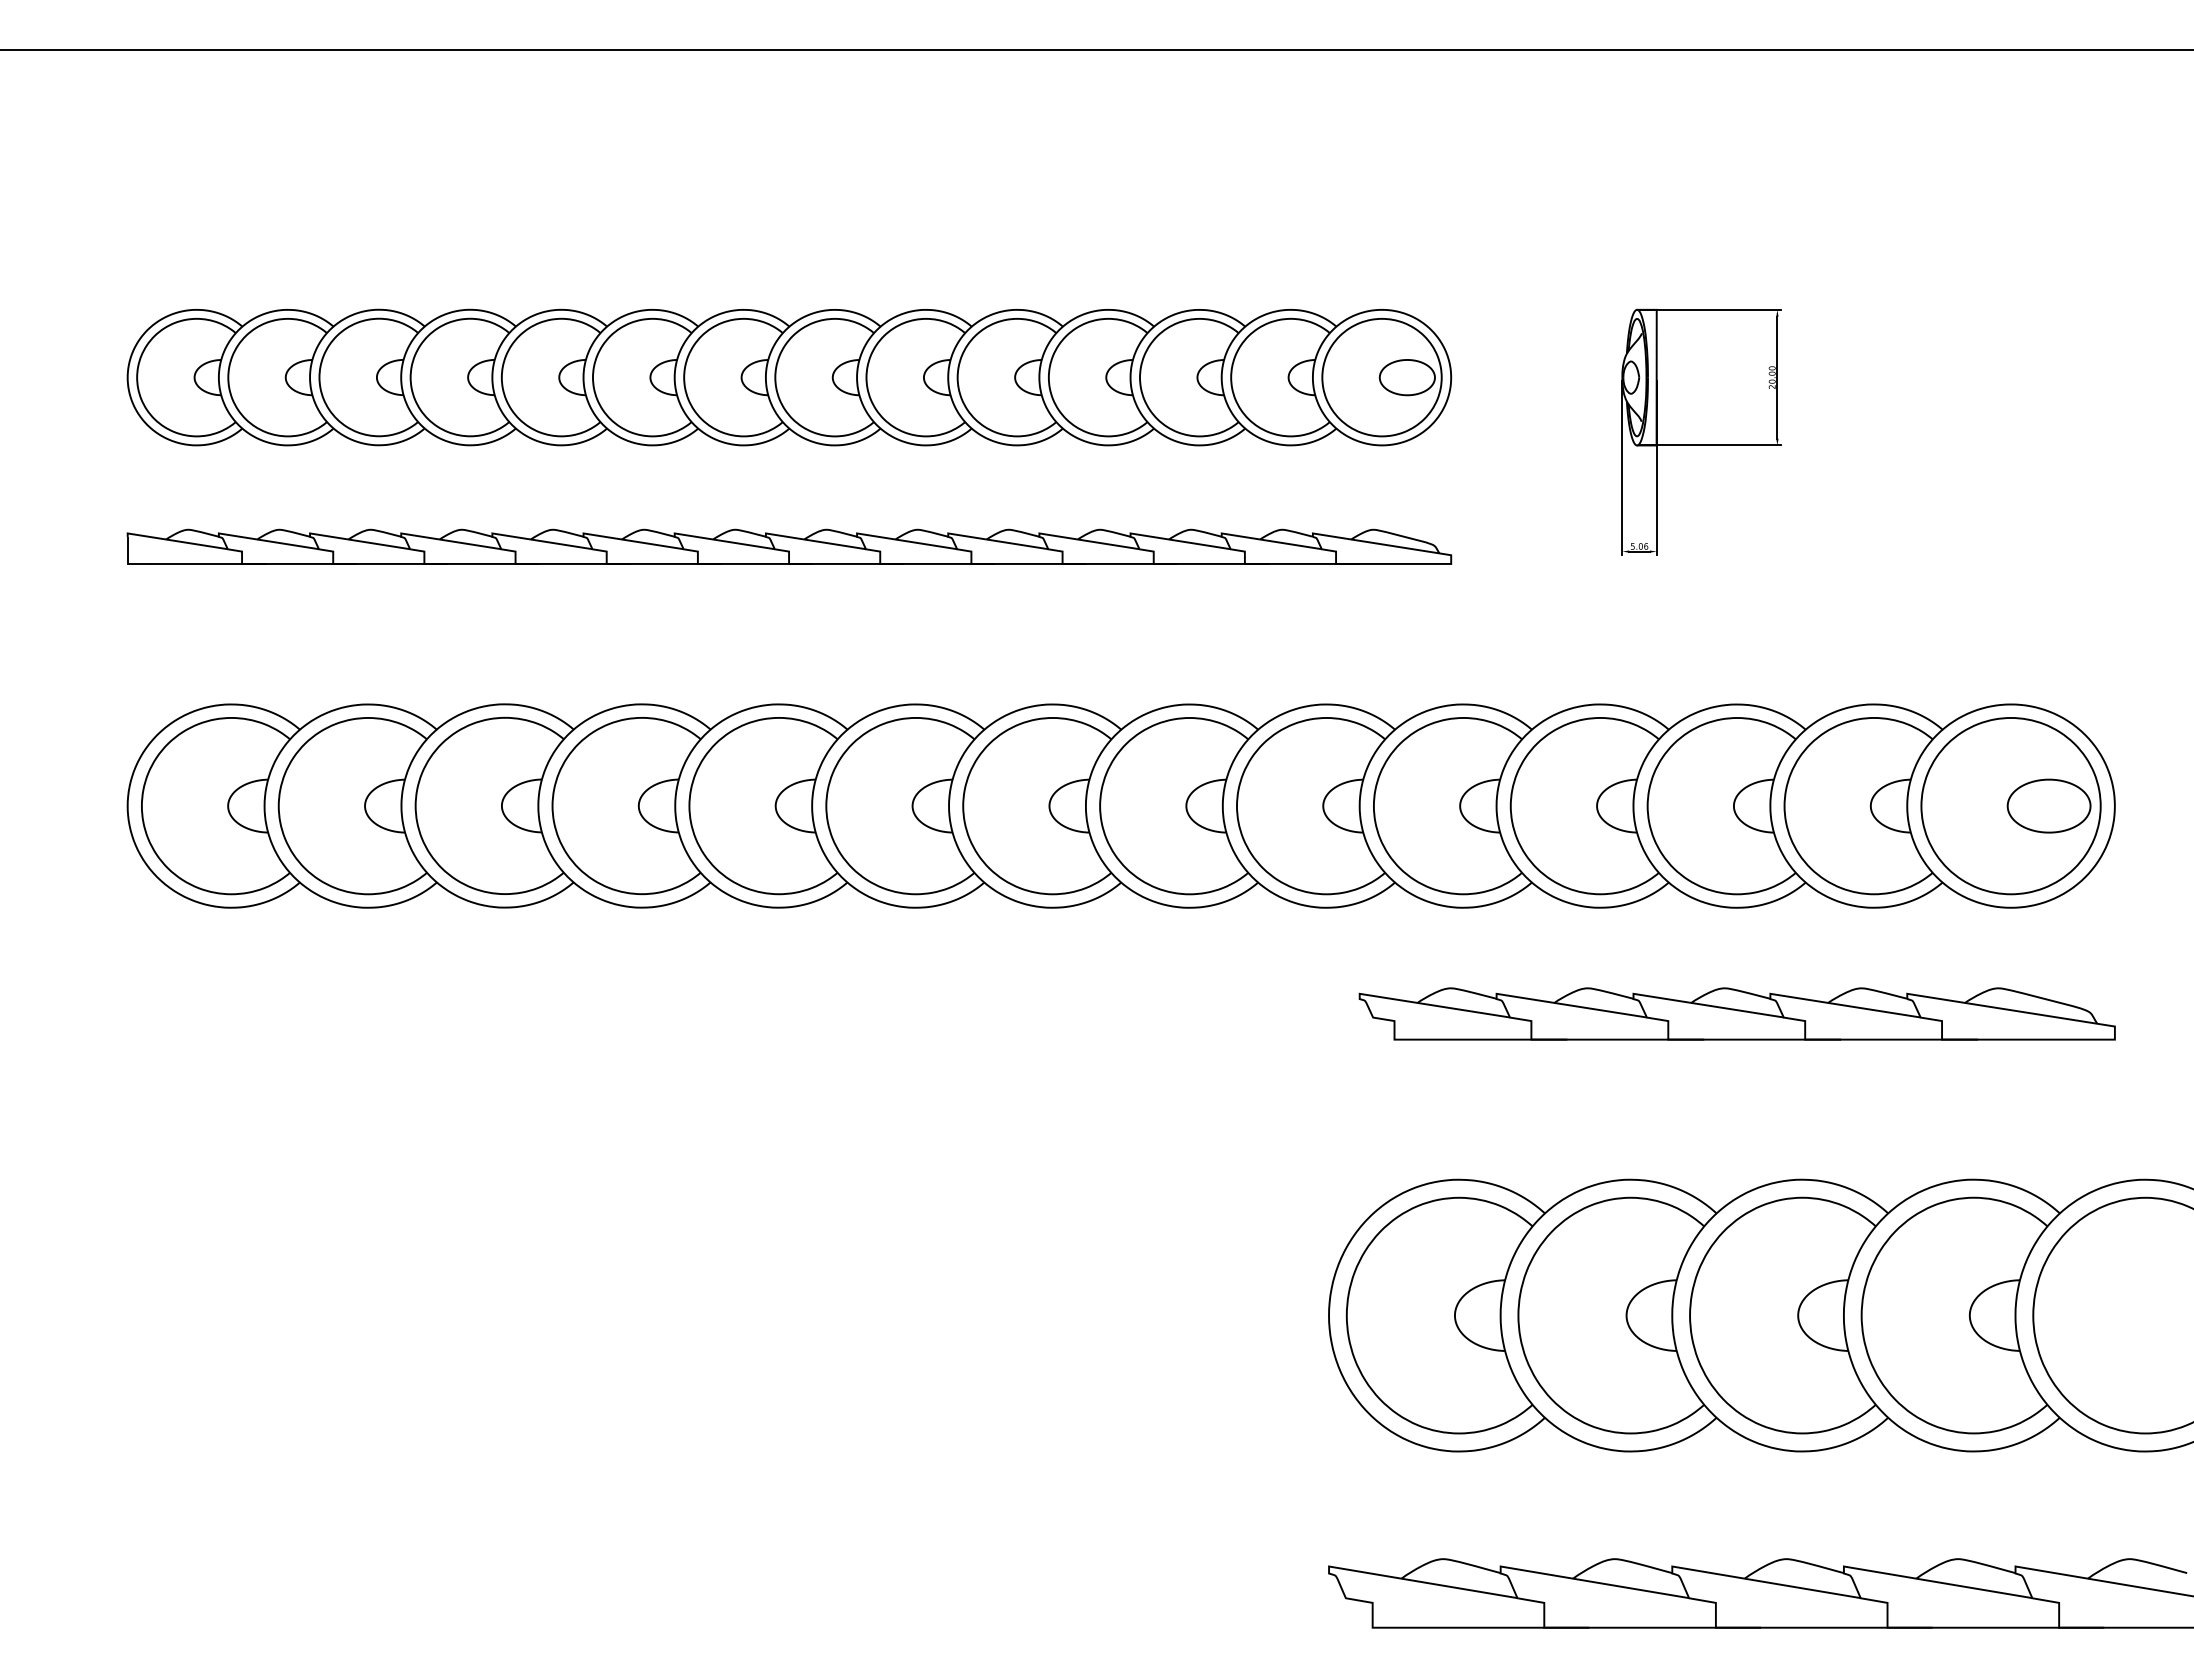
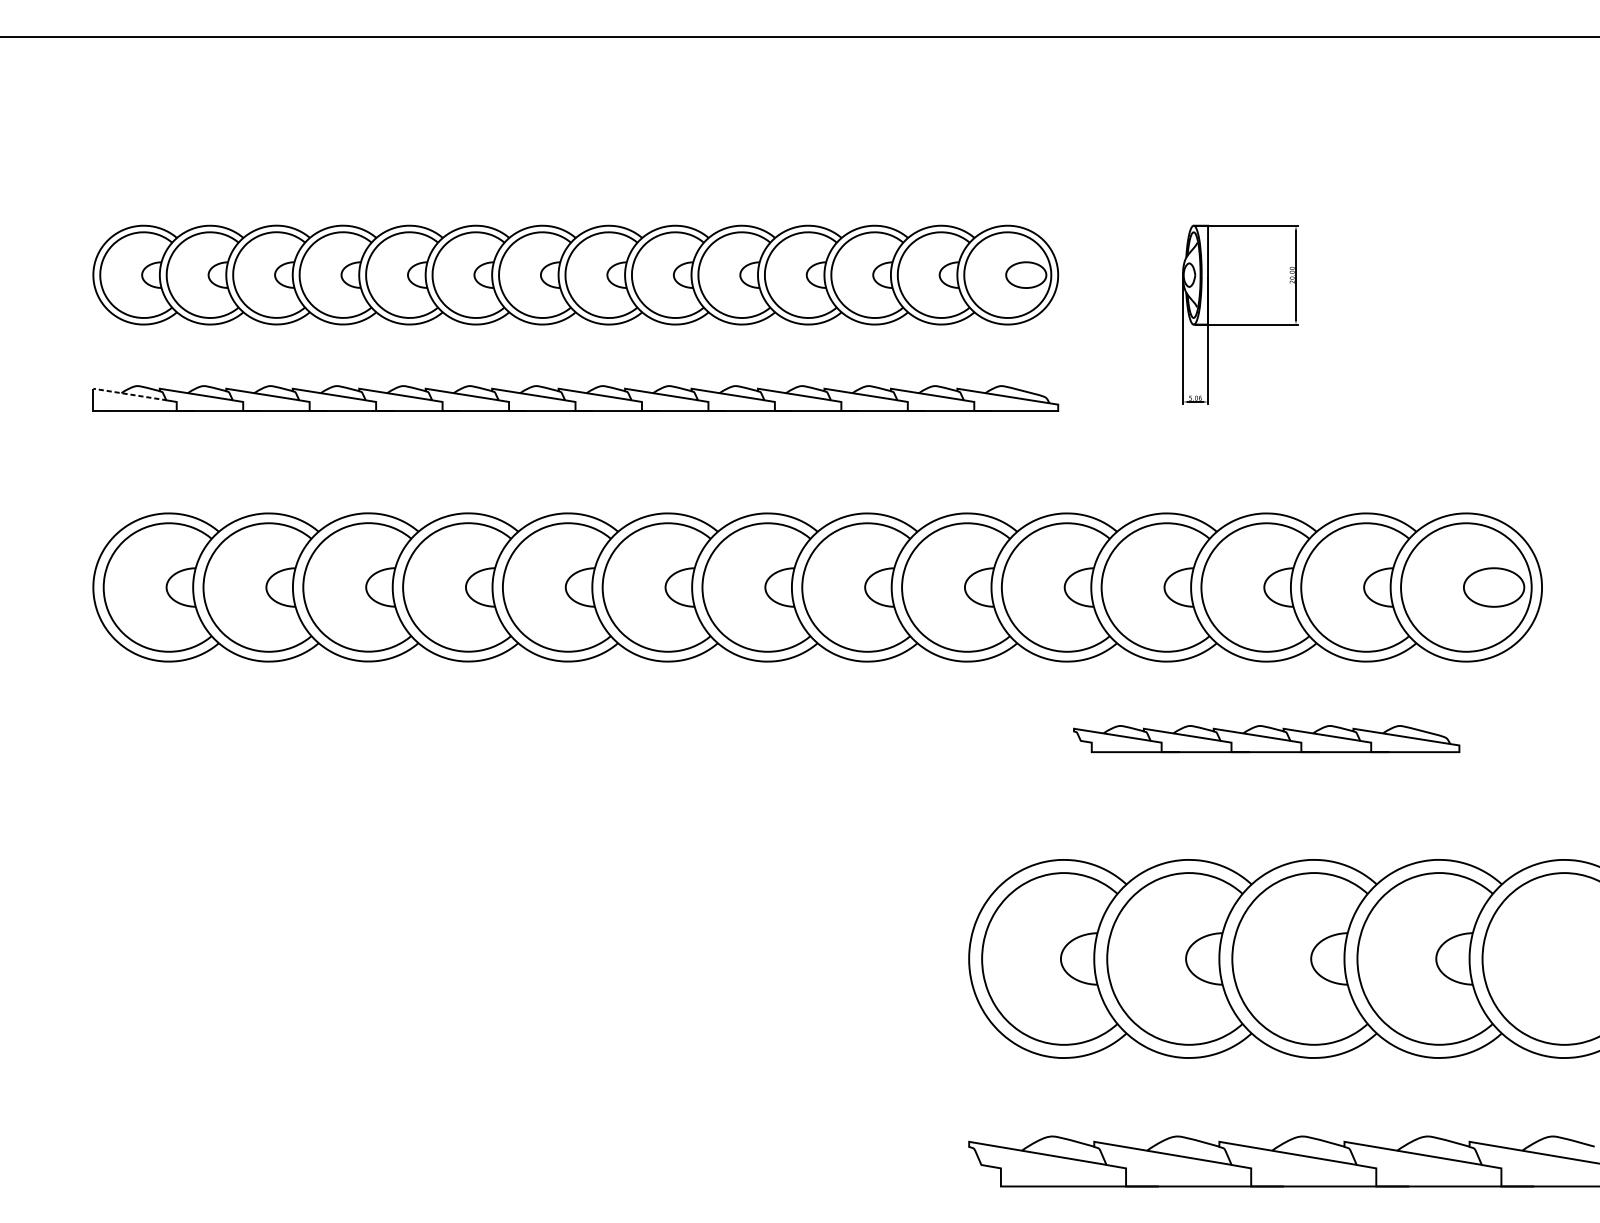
line: (175, 541) -> (128, 394), solid -> dashed
part: (1736, 1013) -> (1266, 738), size x0.7

